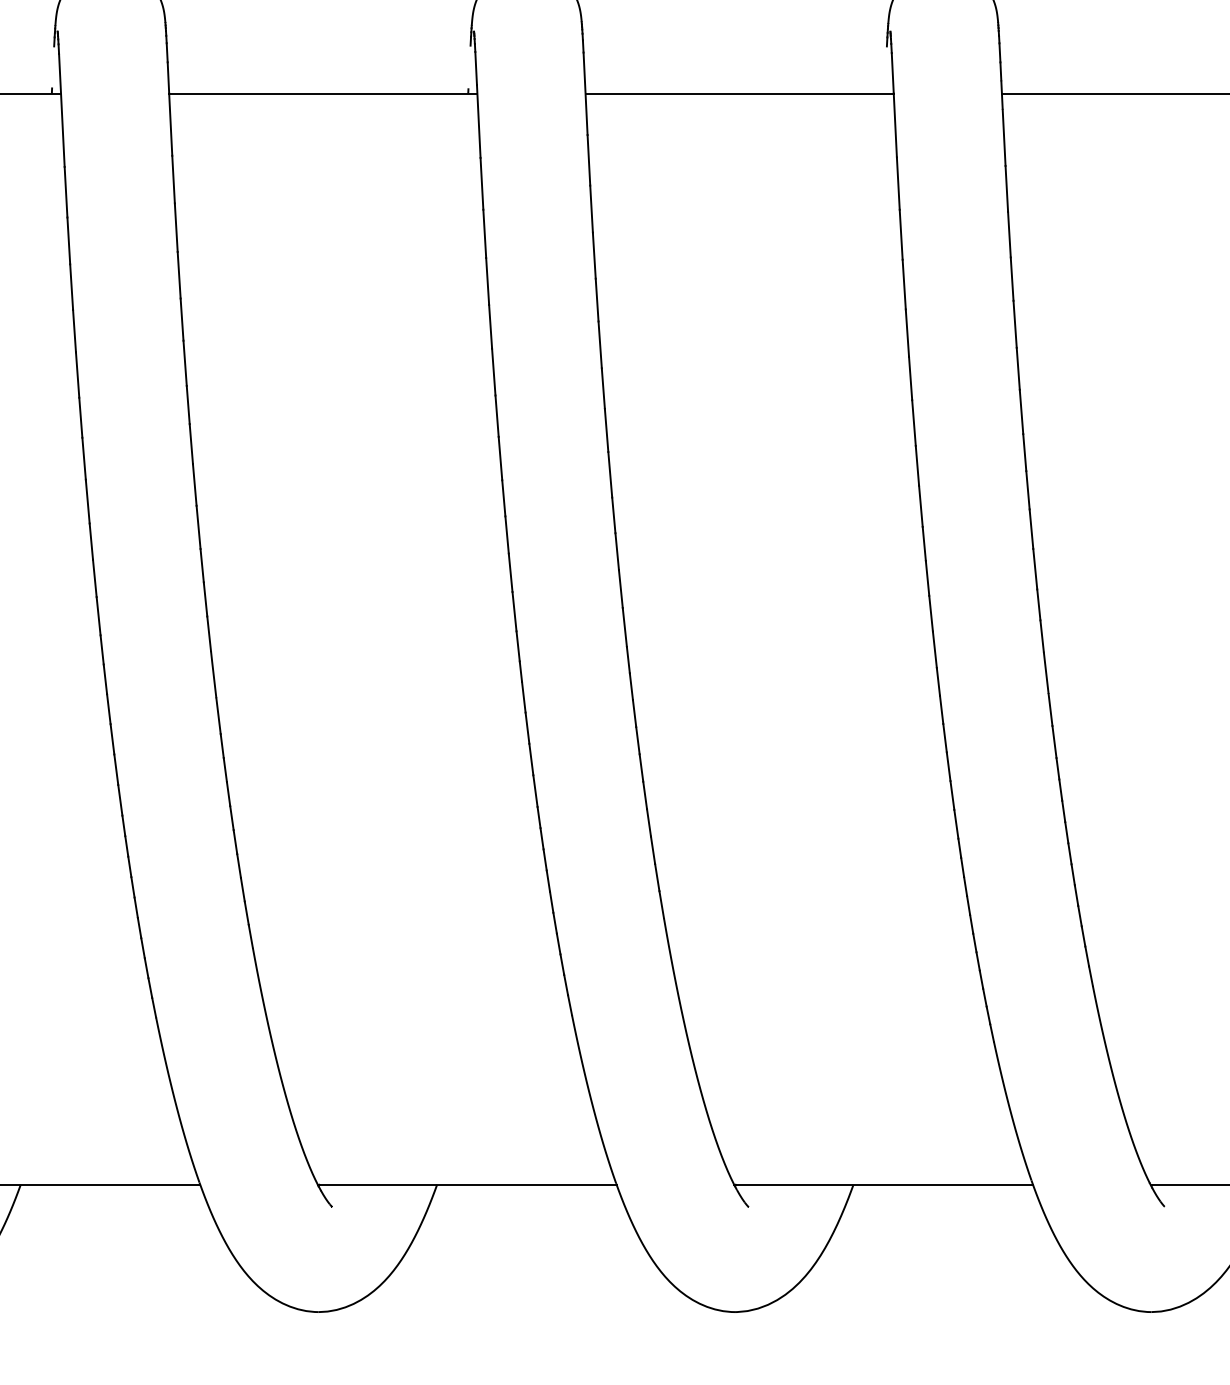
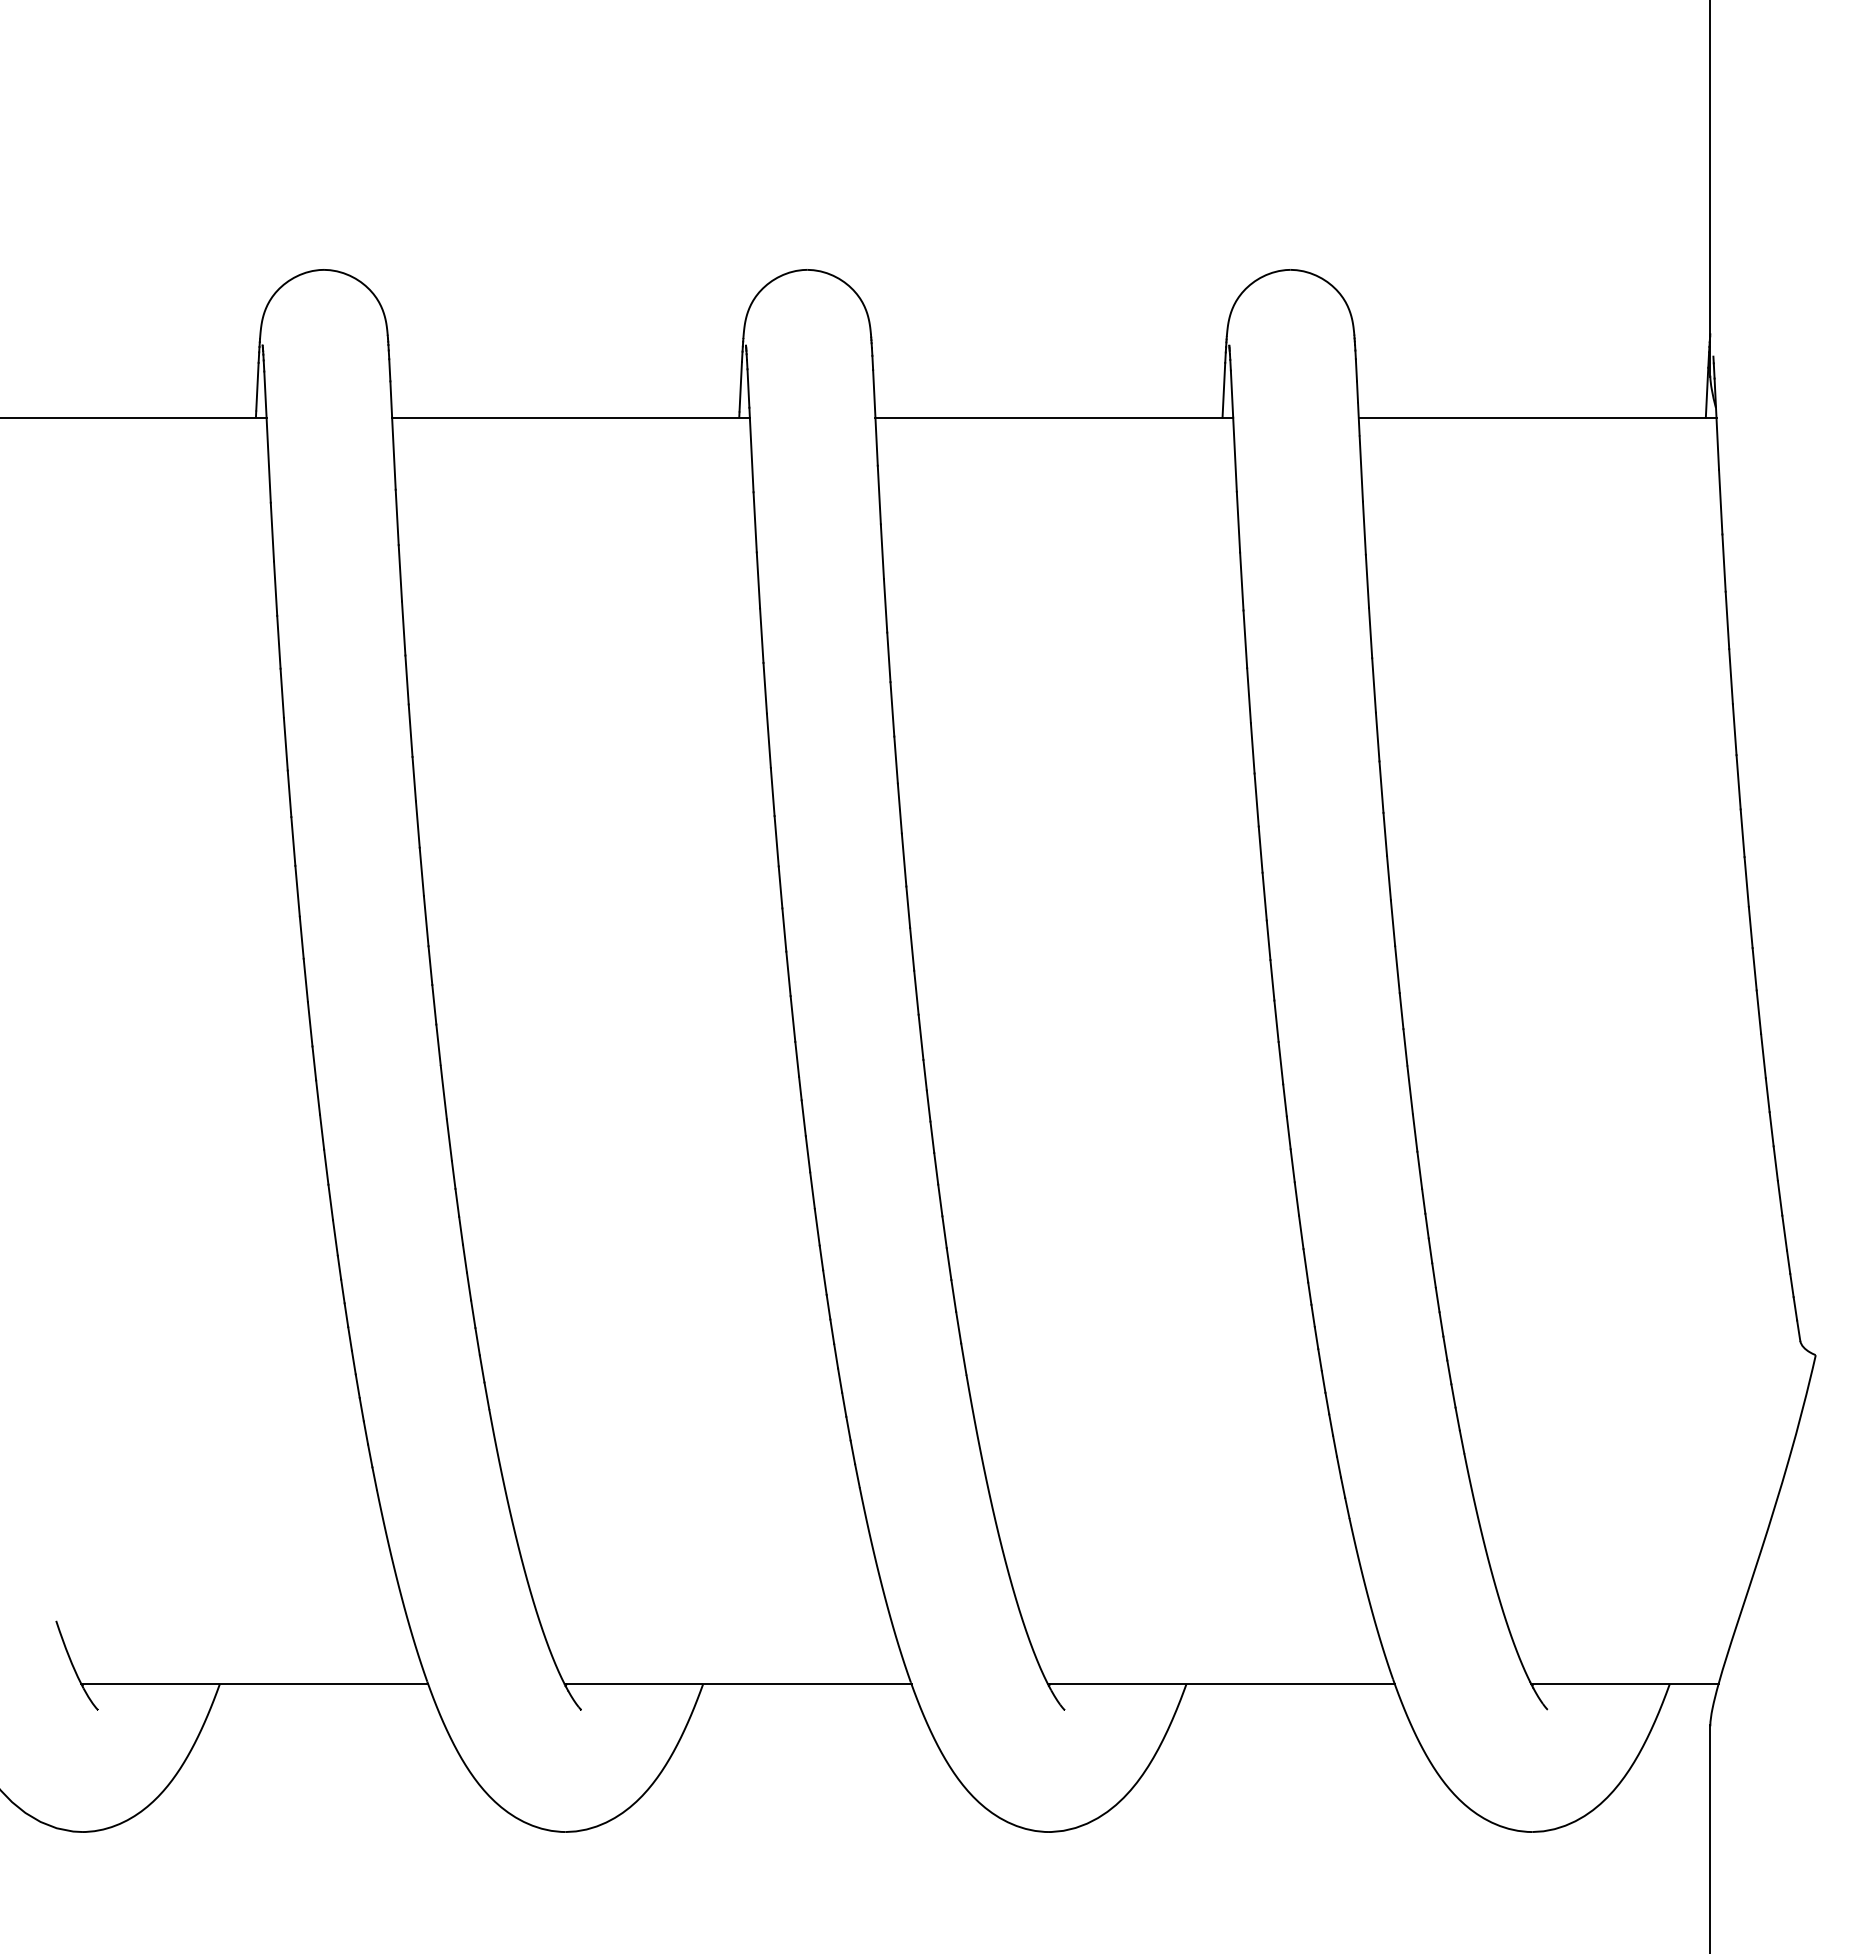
line: (53, 66) -> (257, 386), added
line: (469, 66) -> (740, 386), added
line: (885, 69) -> (1223, 389), added

